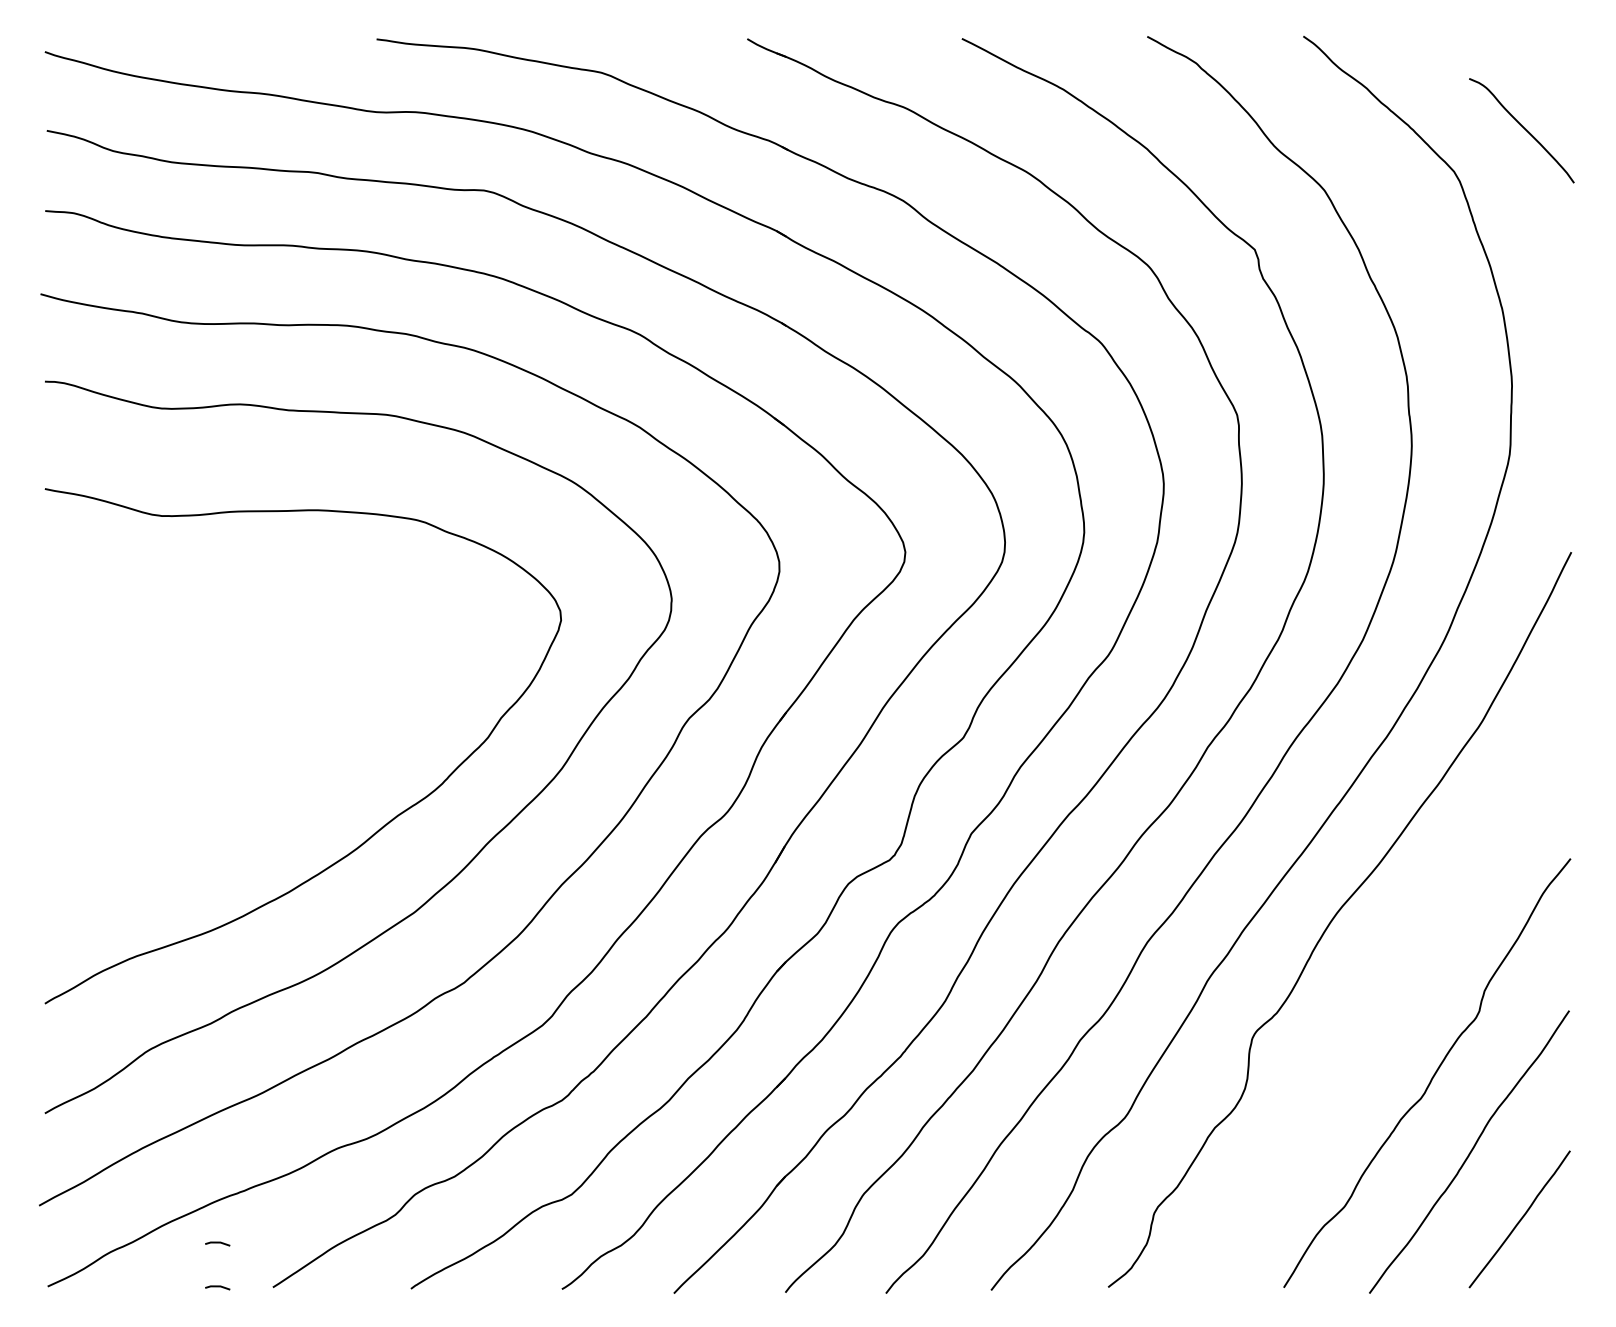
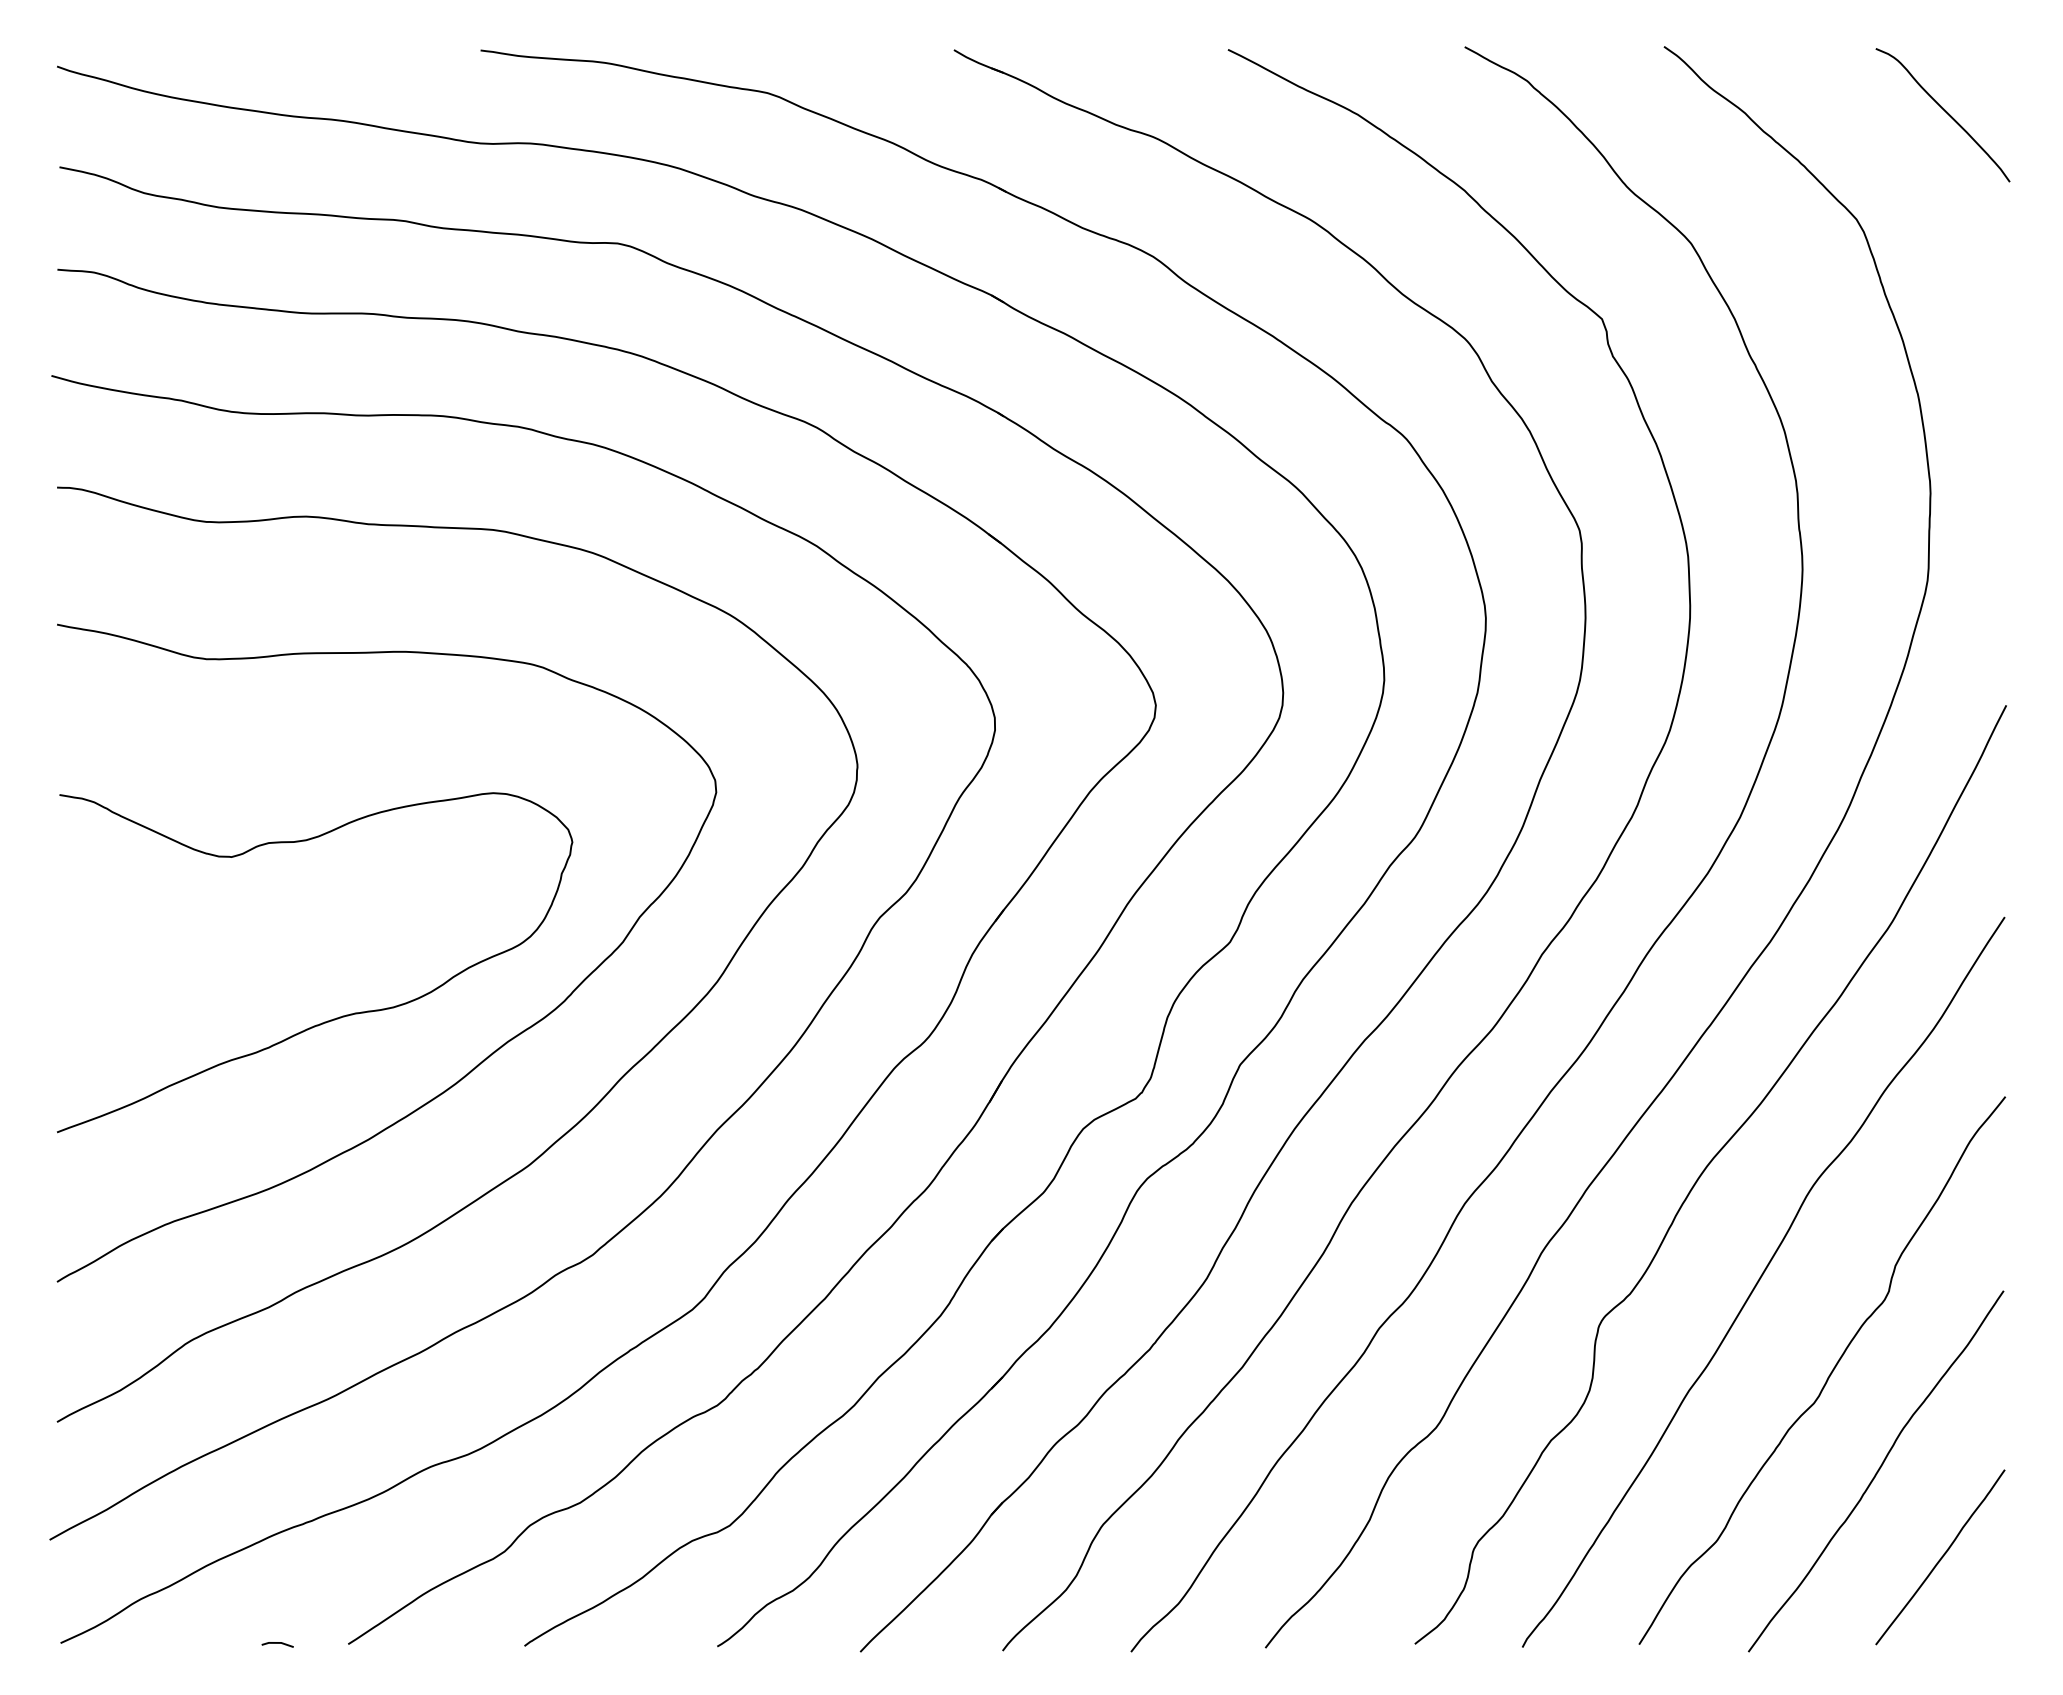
curve: (1523, 128) -> (1945, 112), moved
curve: (261, 797) -> (333, 1018), added
curve: (1379, 1001) -> (1761, 1278), added
line: (217, 1242) -> (277, 1587), removed

